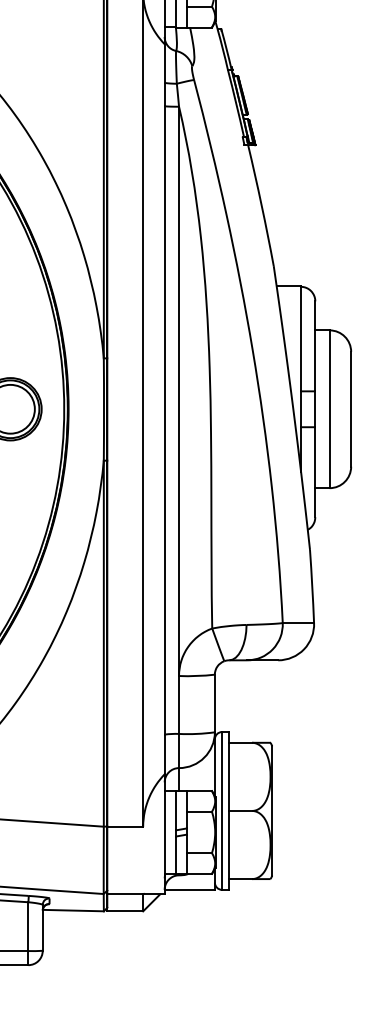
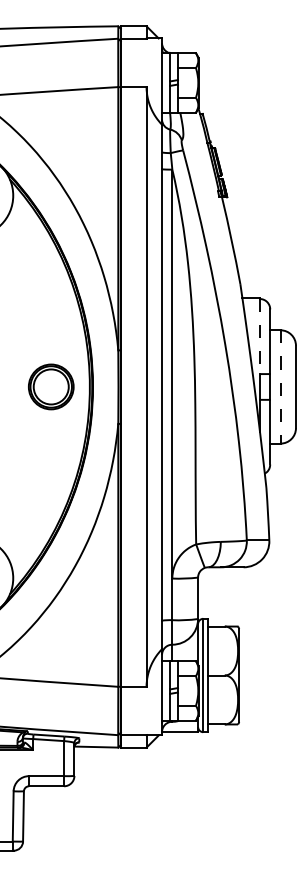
line: (300, 339) -> (259, 336), solid -> dashed
line: (329, 408) -> (280, 386), solid -> dashed

